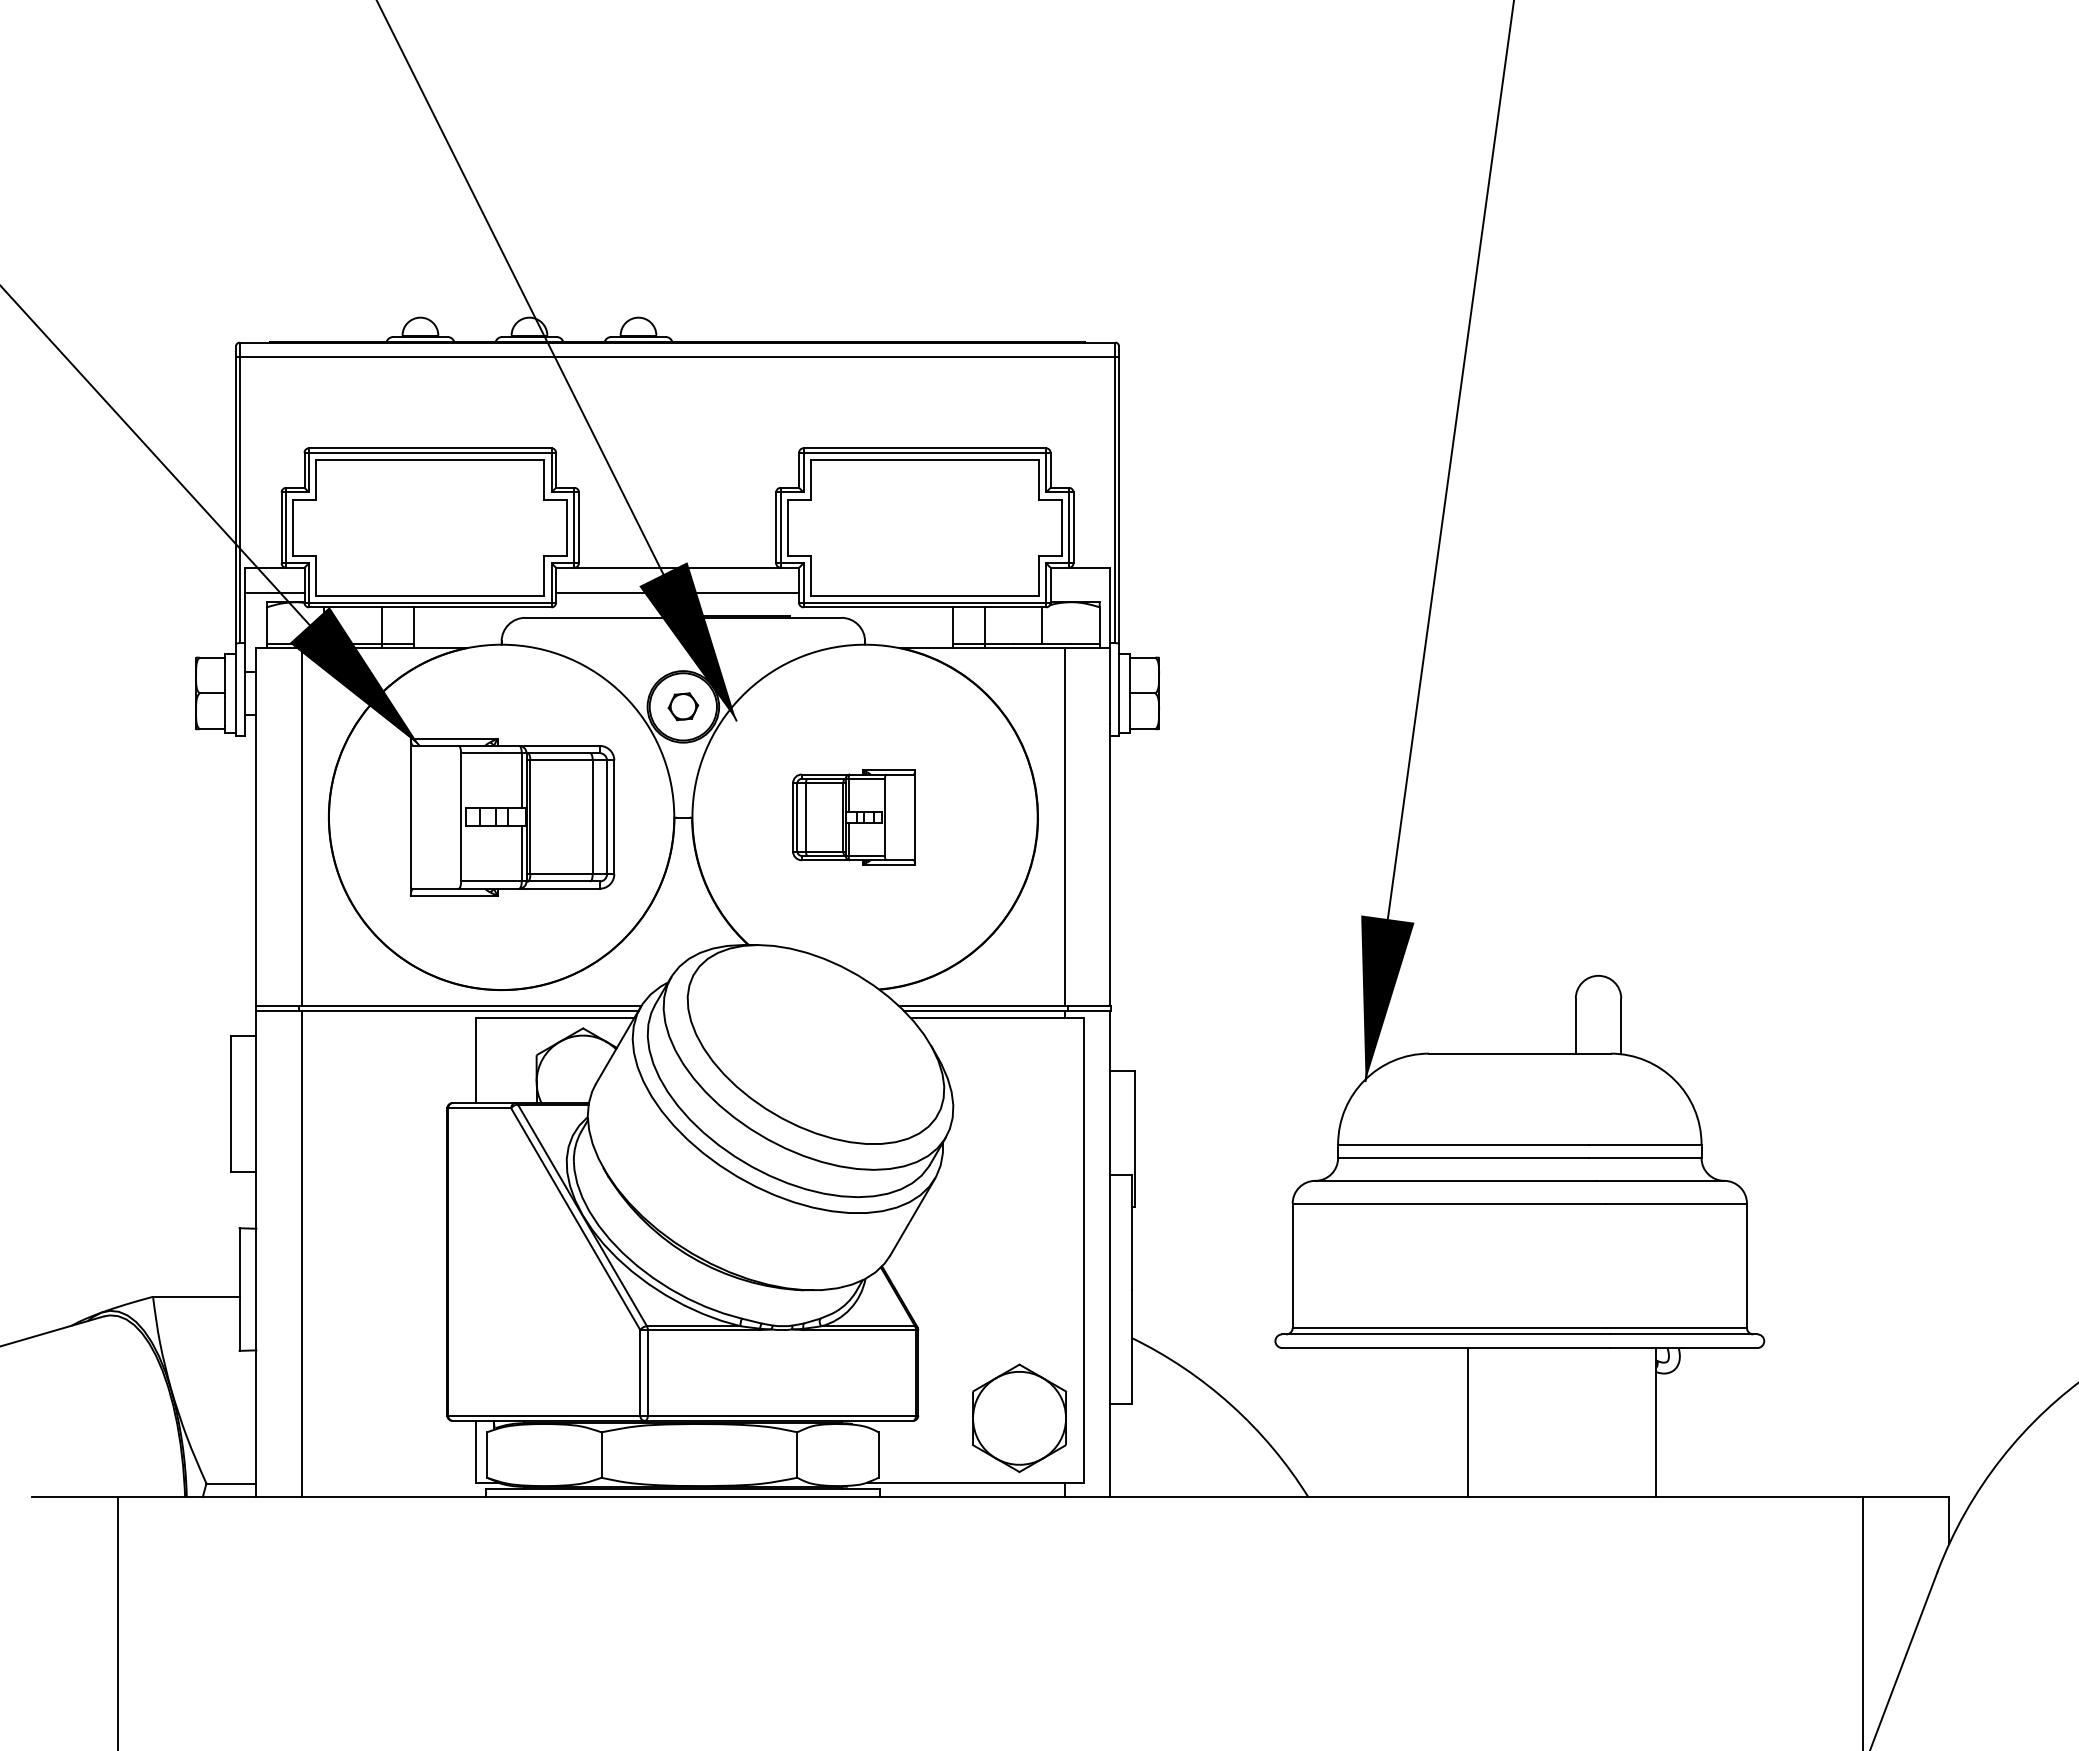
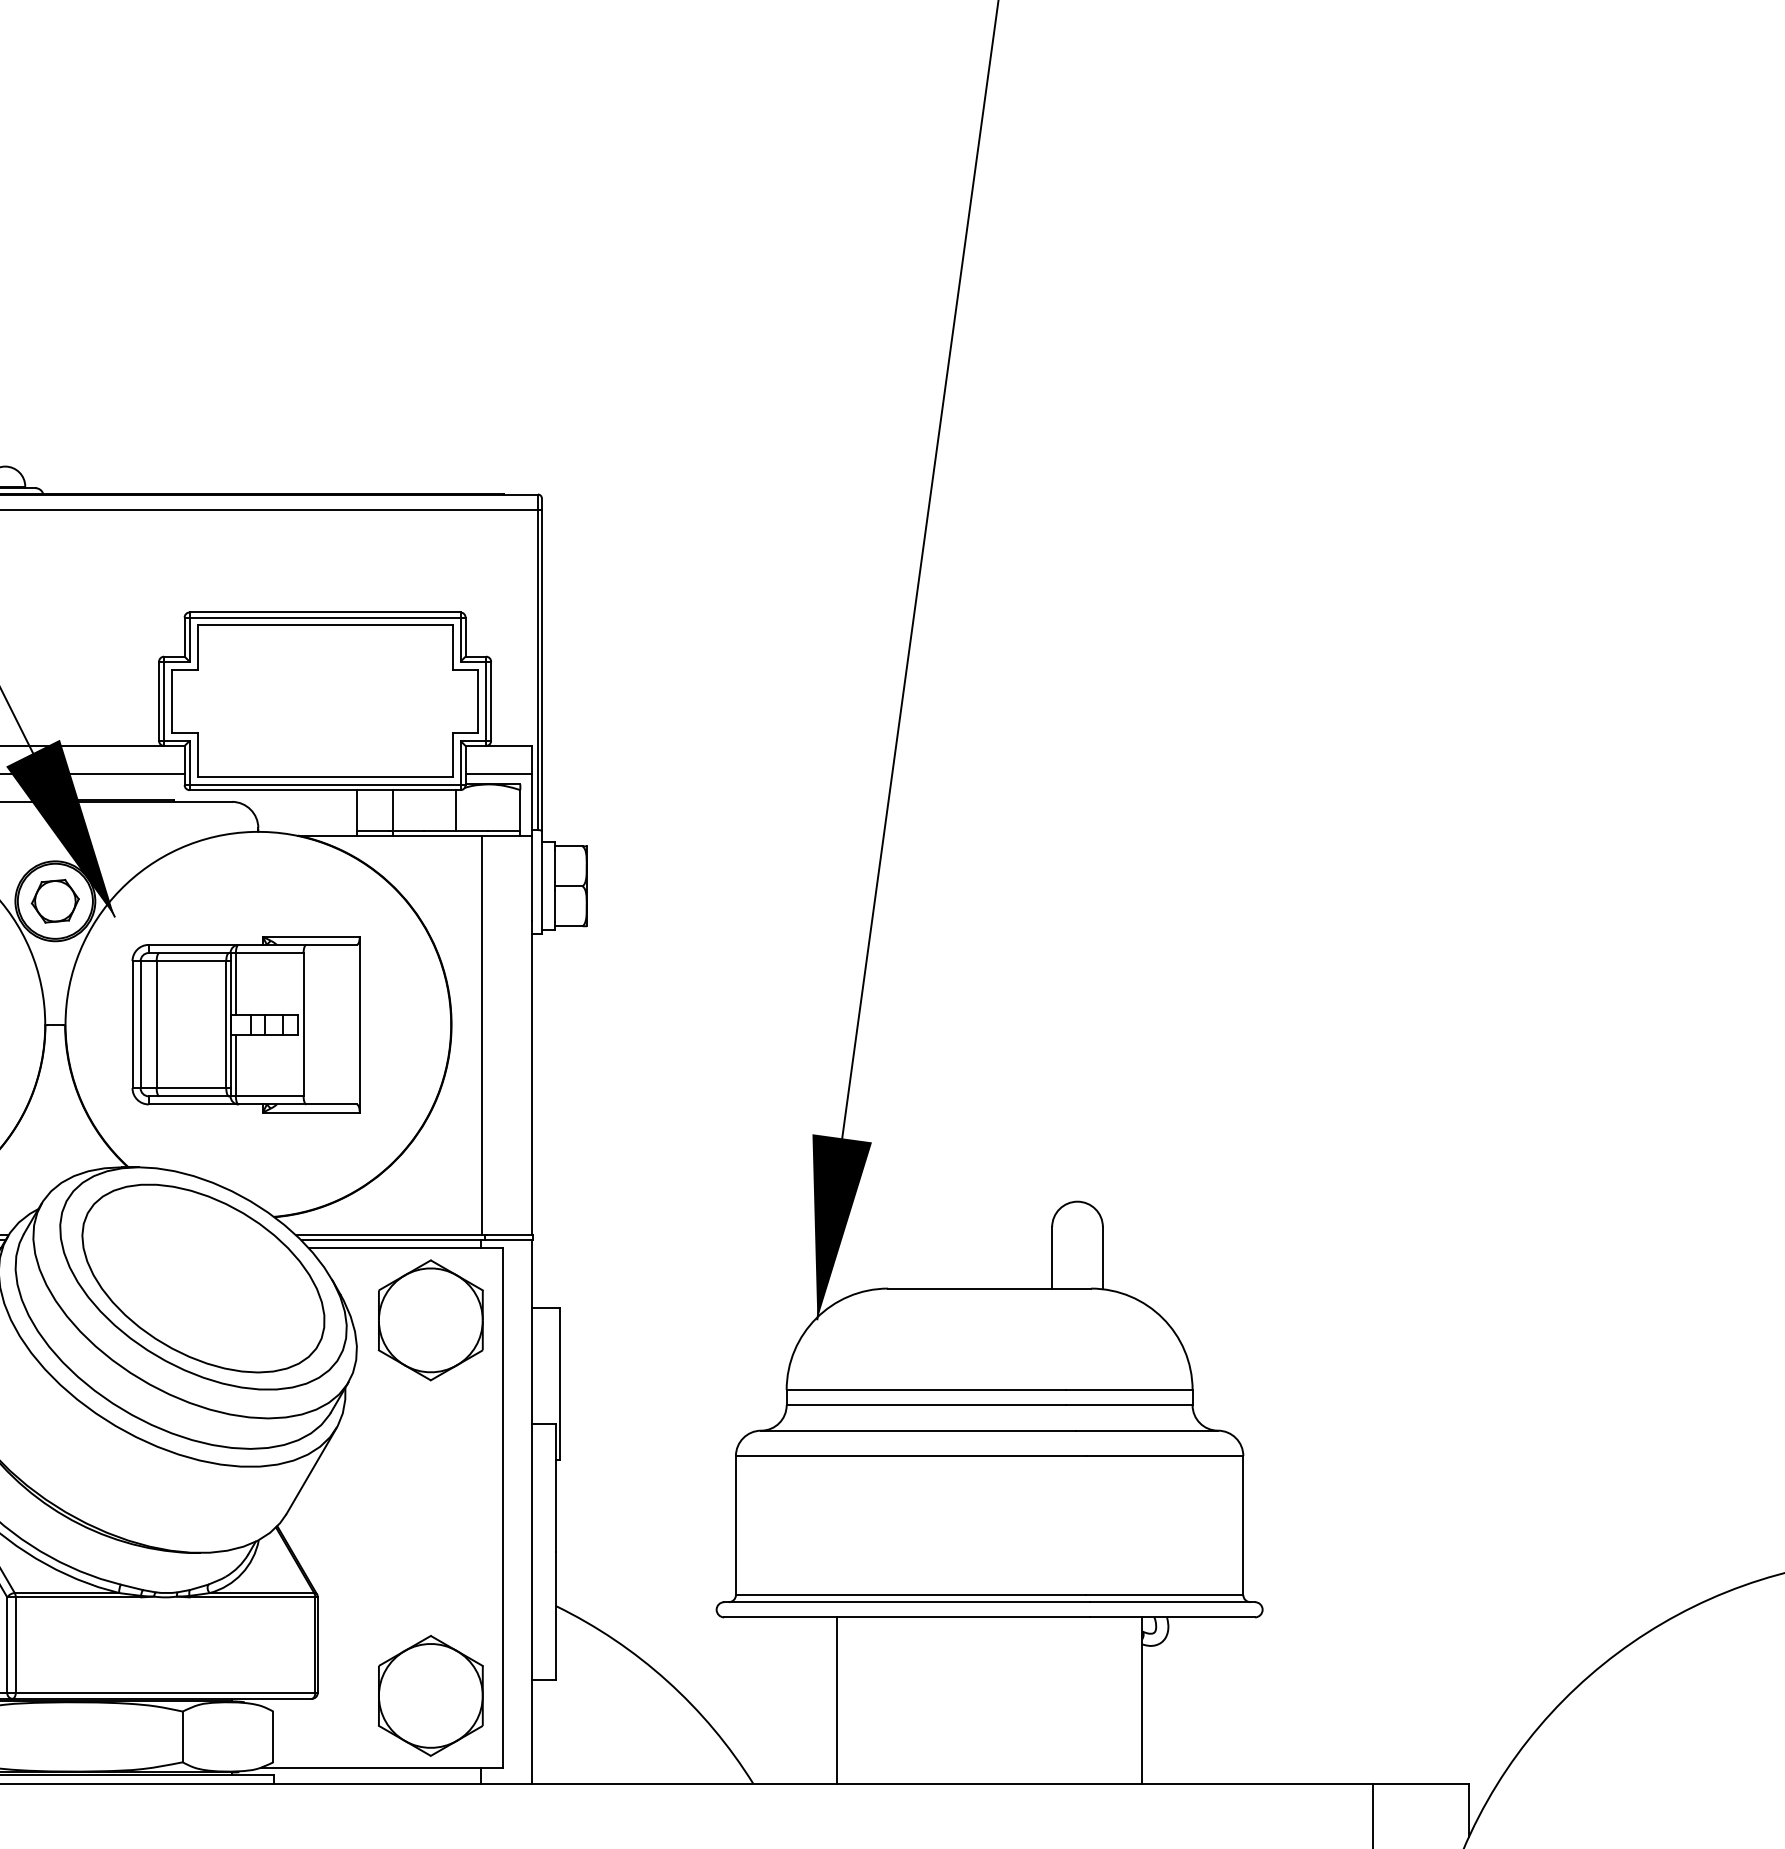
line: (1080, 593) -> (498, 774), added
part: (683, 706) -> (55, 900), size x1.43
part: (853, 817) -> (245, 1024), size x1.67
part: (815, 1044) -> (202, 1278), added
part: (1019, 1081) -> (430, 1319), added
line: (1468, 1422) -> (837, 1700), moved

